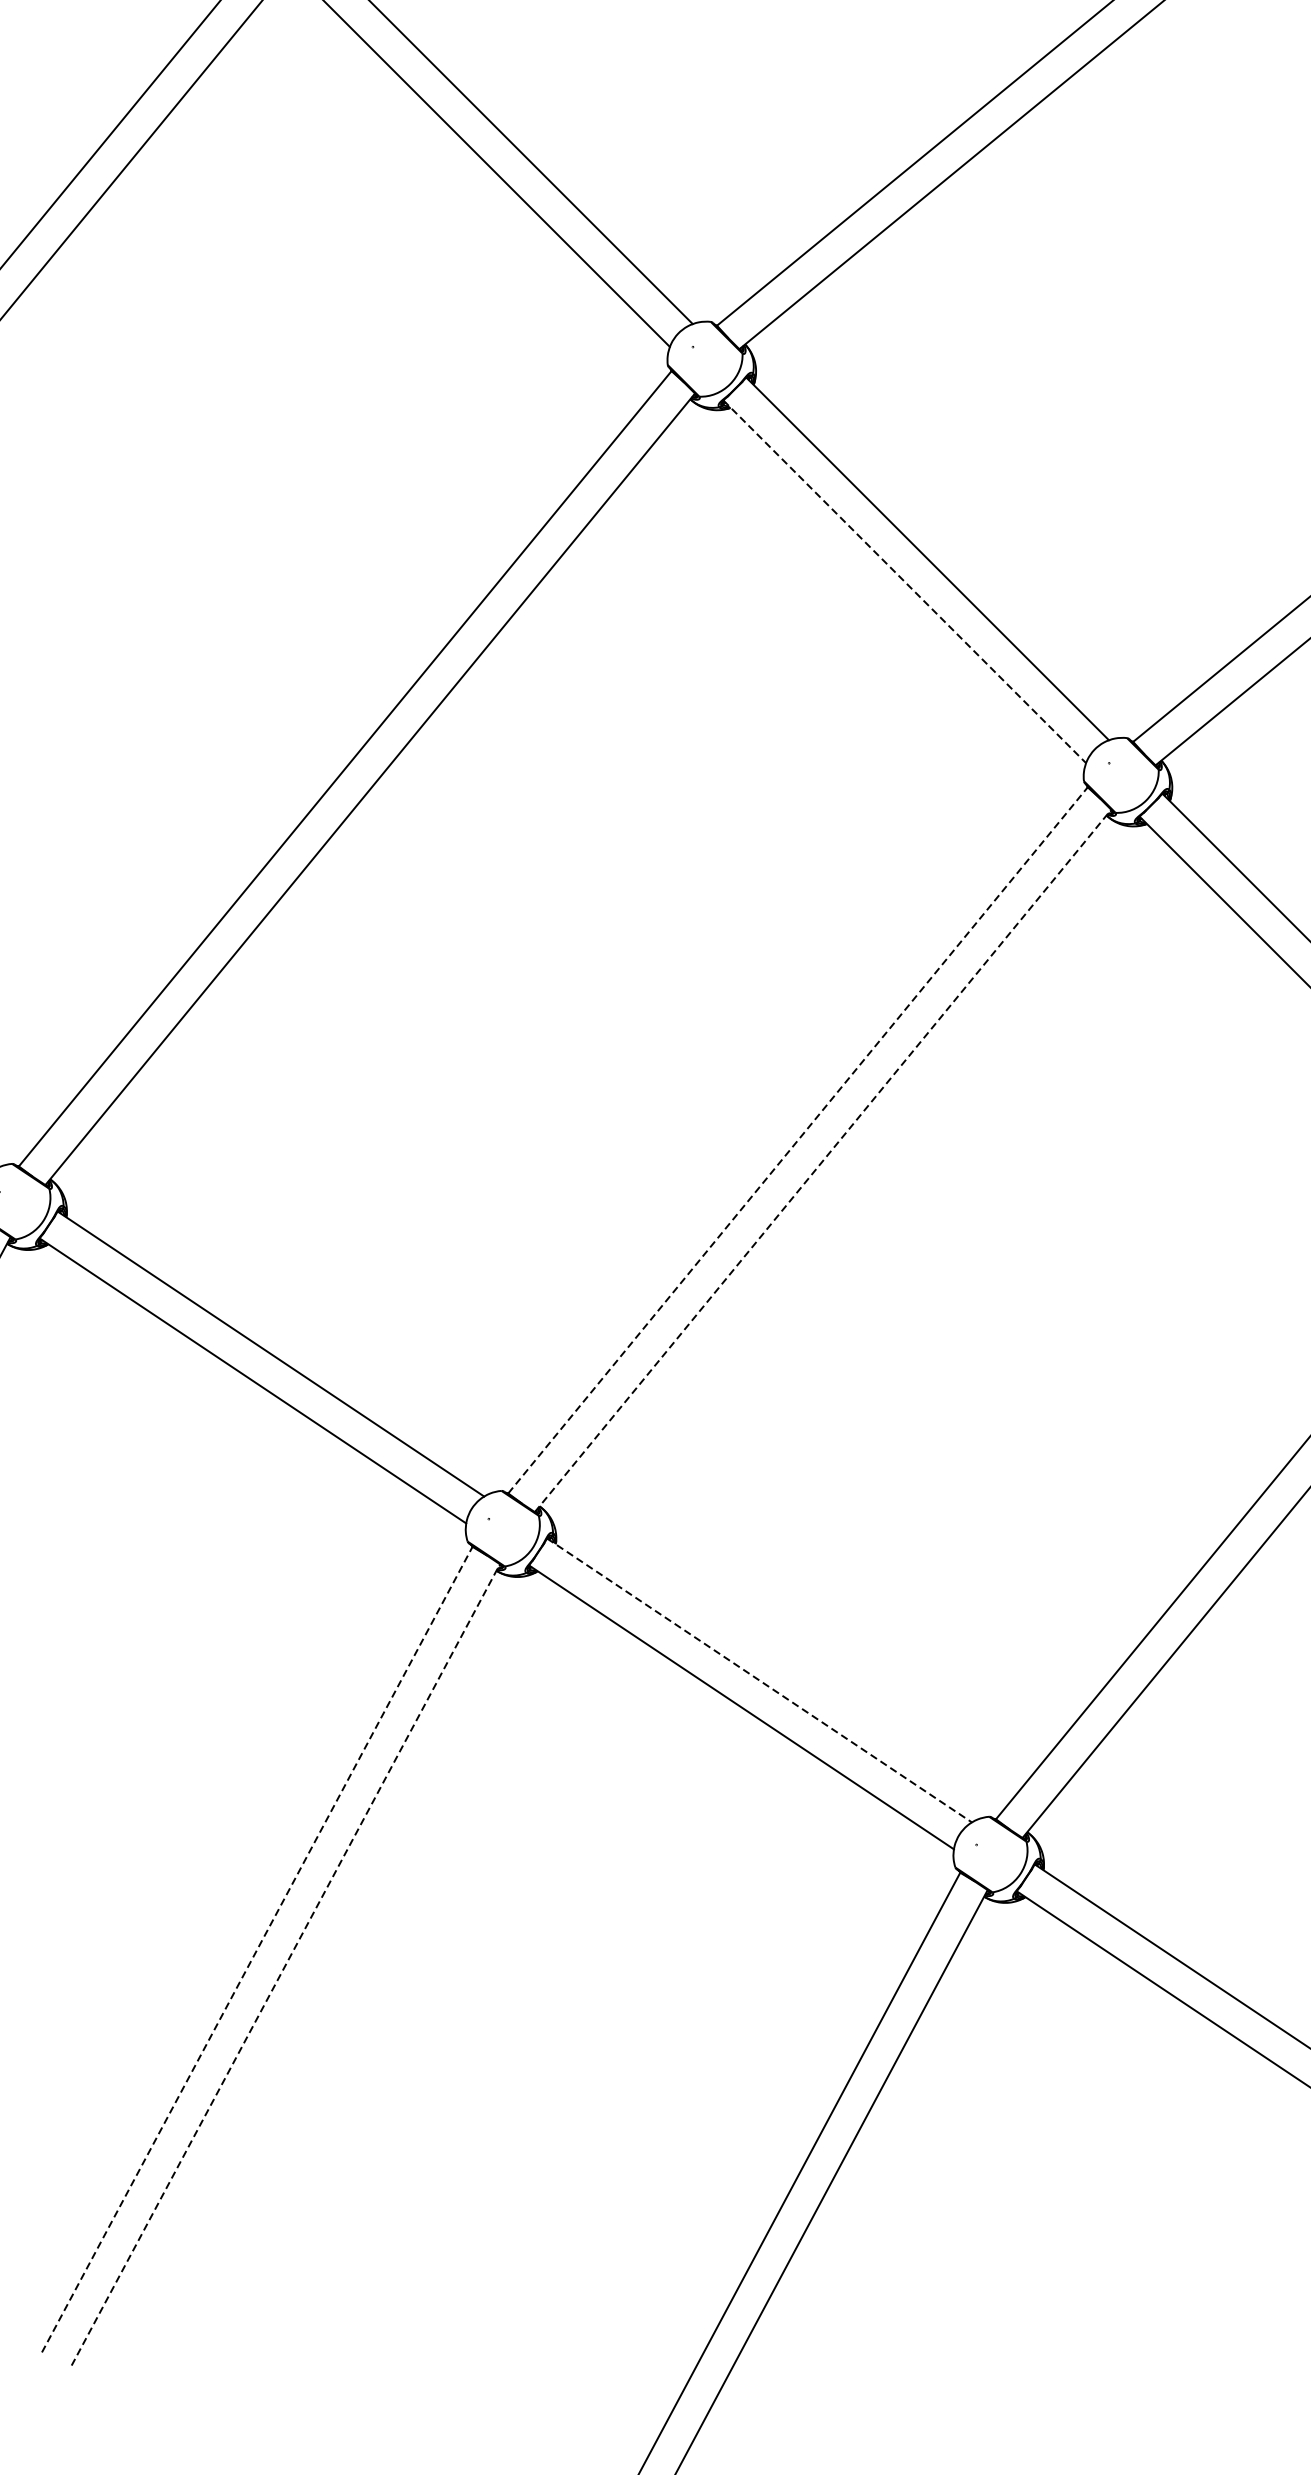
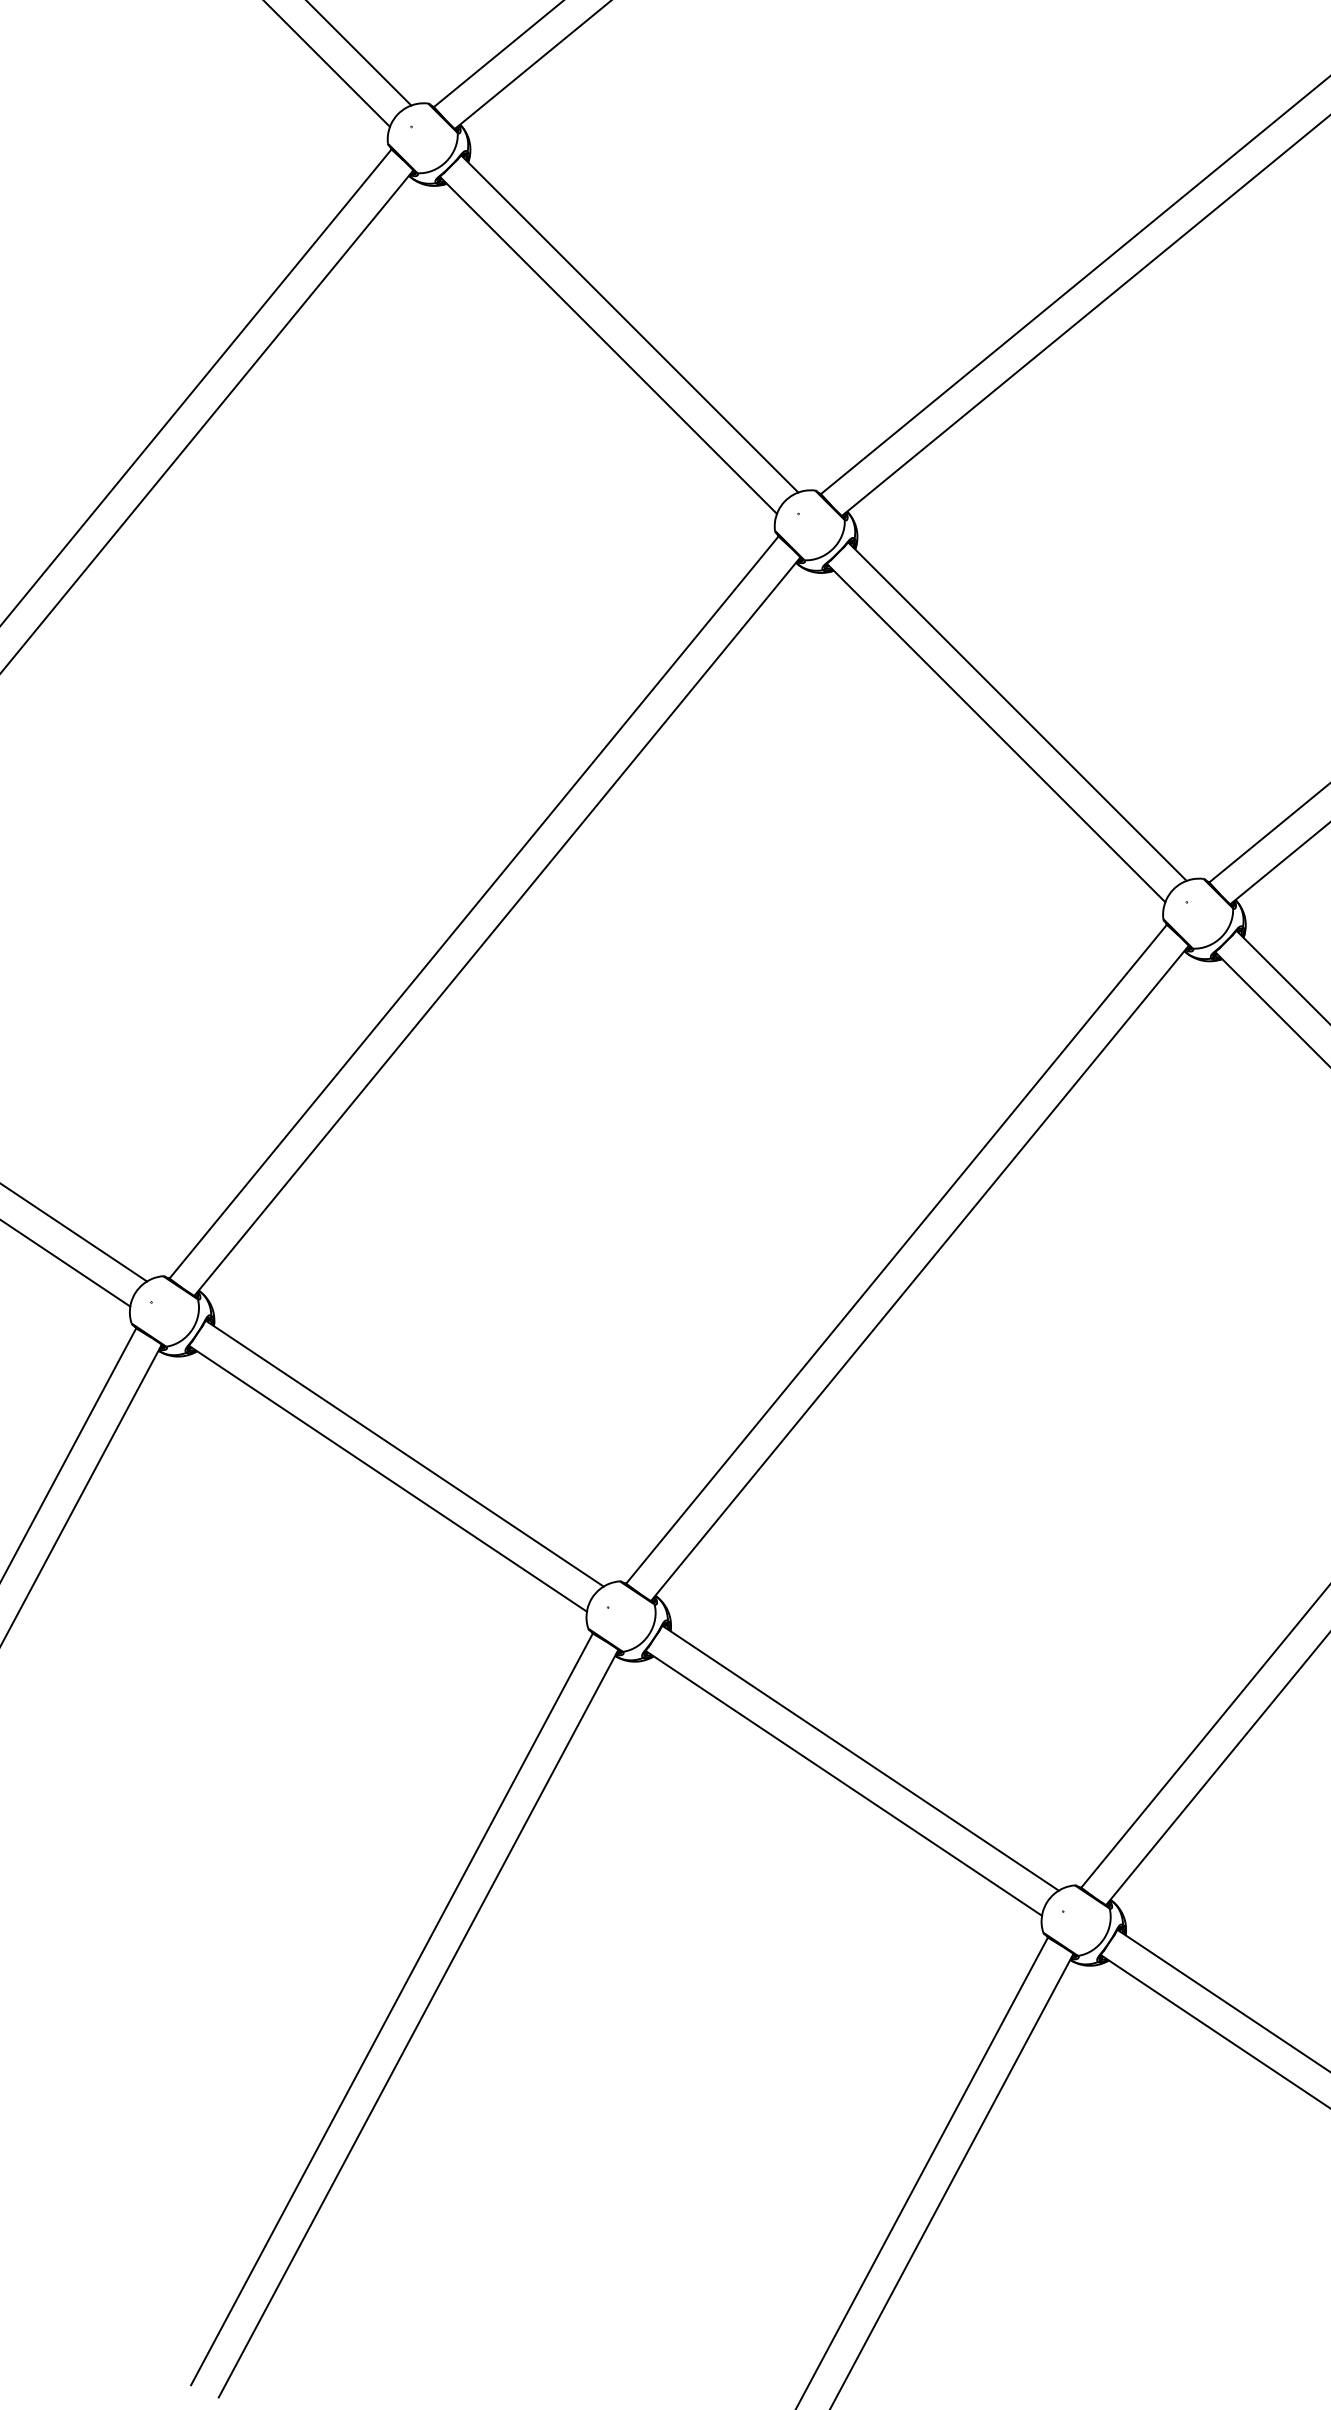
line: (905, 582) -> (996, 733), dashed -> solid
line: (797, 1139) -> (896, 1253), dashed -> solid
line: (822, 1161) -> (919, 1273), dashed -> solid
line: (760, 1680) -> (861, 1758), dashed -> solid
line: (257, 1948) -> (392, 2008), dashed -> solid
line: (285, 1964) -> (418, 2023), dashed -> solid

